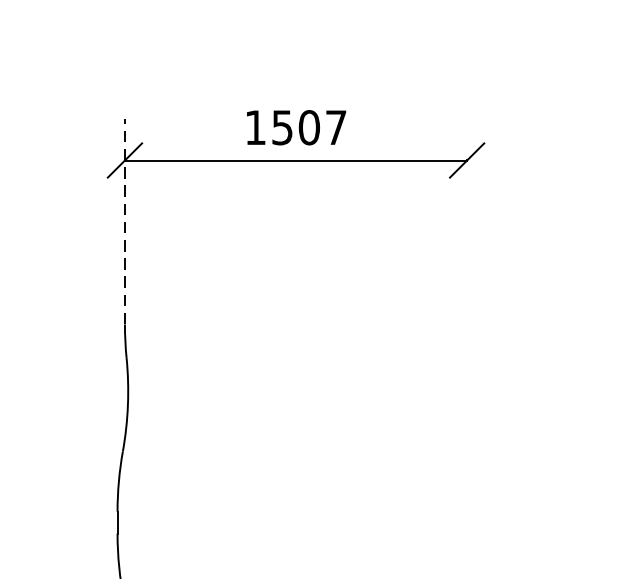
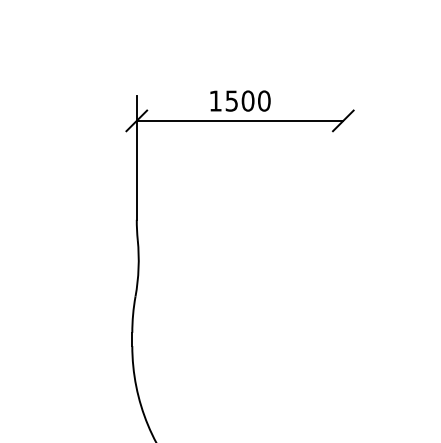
text: (336, 126) -> (264, 100), 1507 -> 1500
line: (124, 221) -> (136, 157), dashed -> solid

